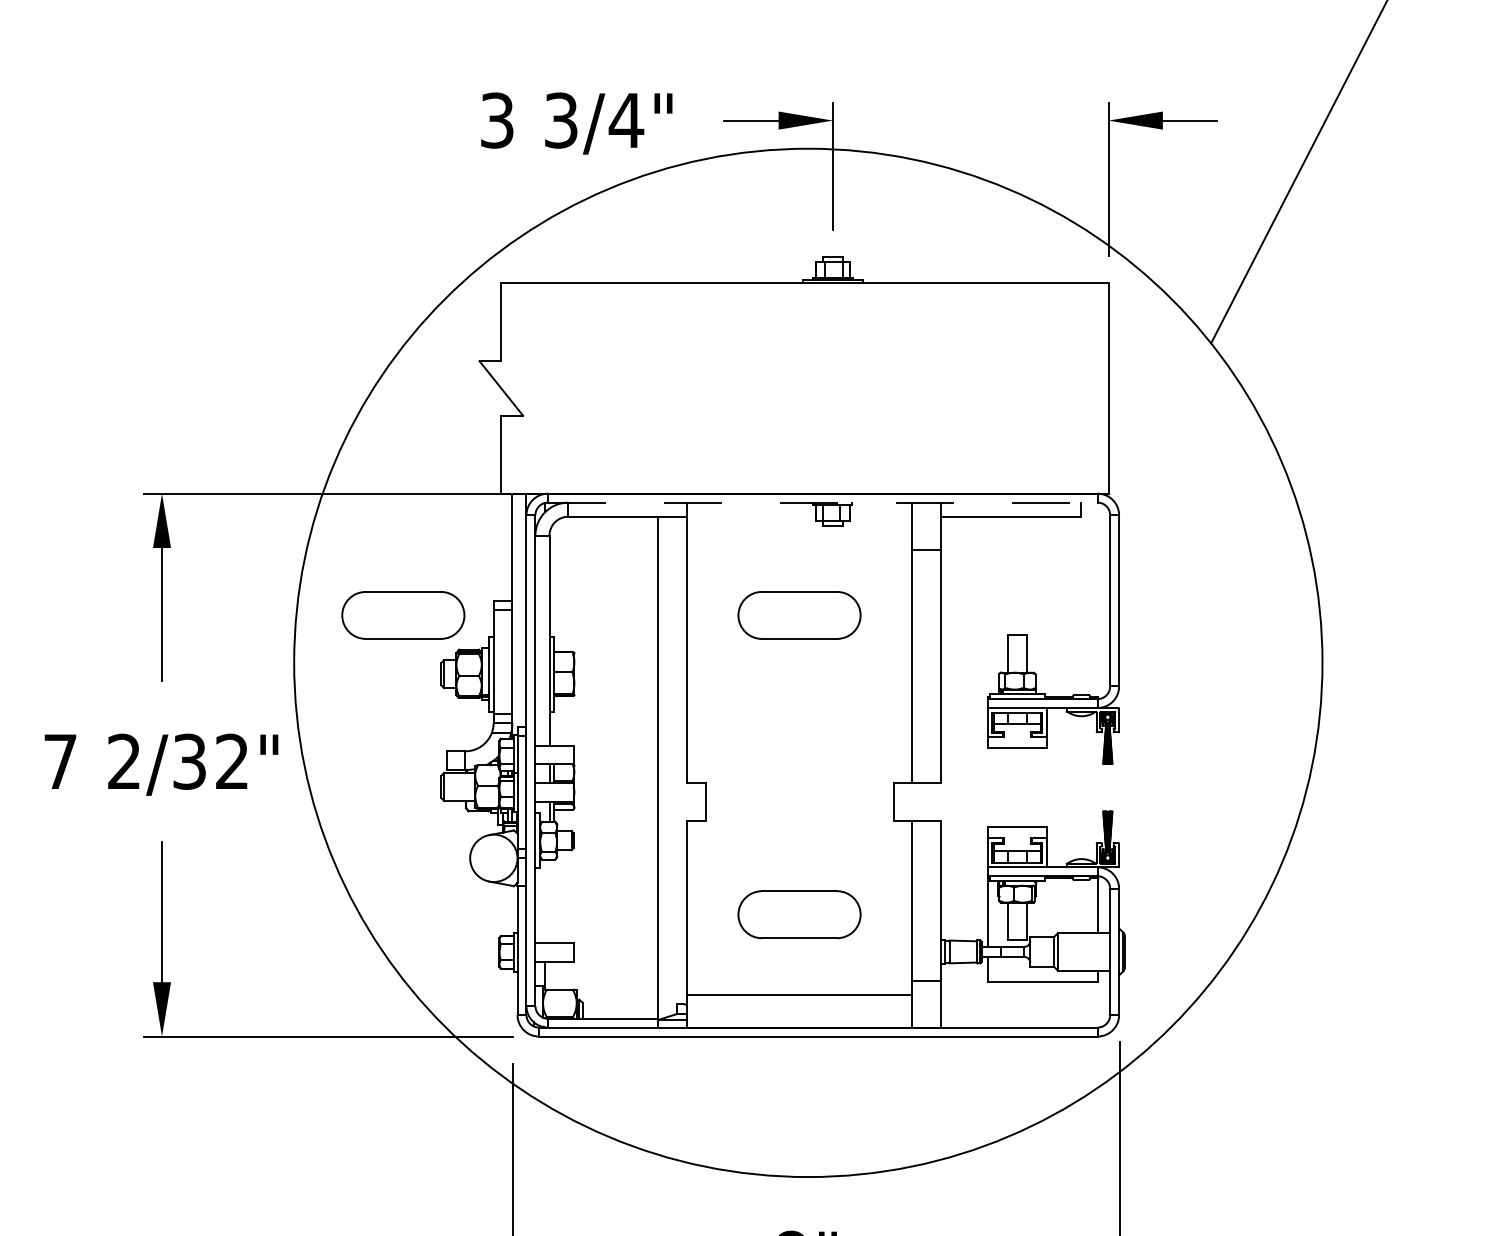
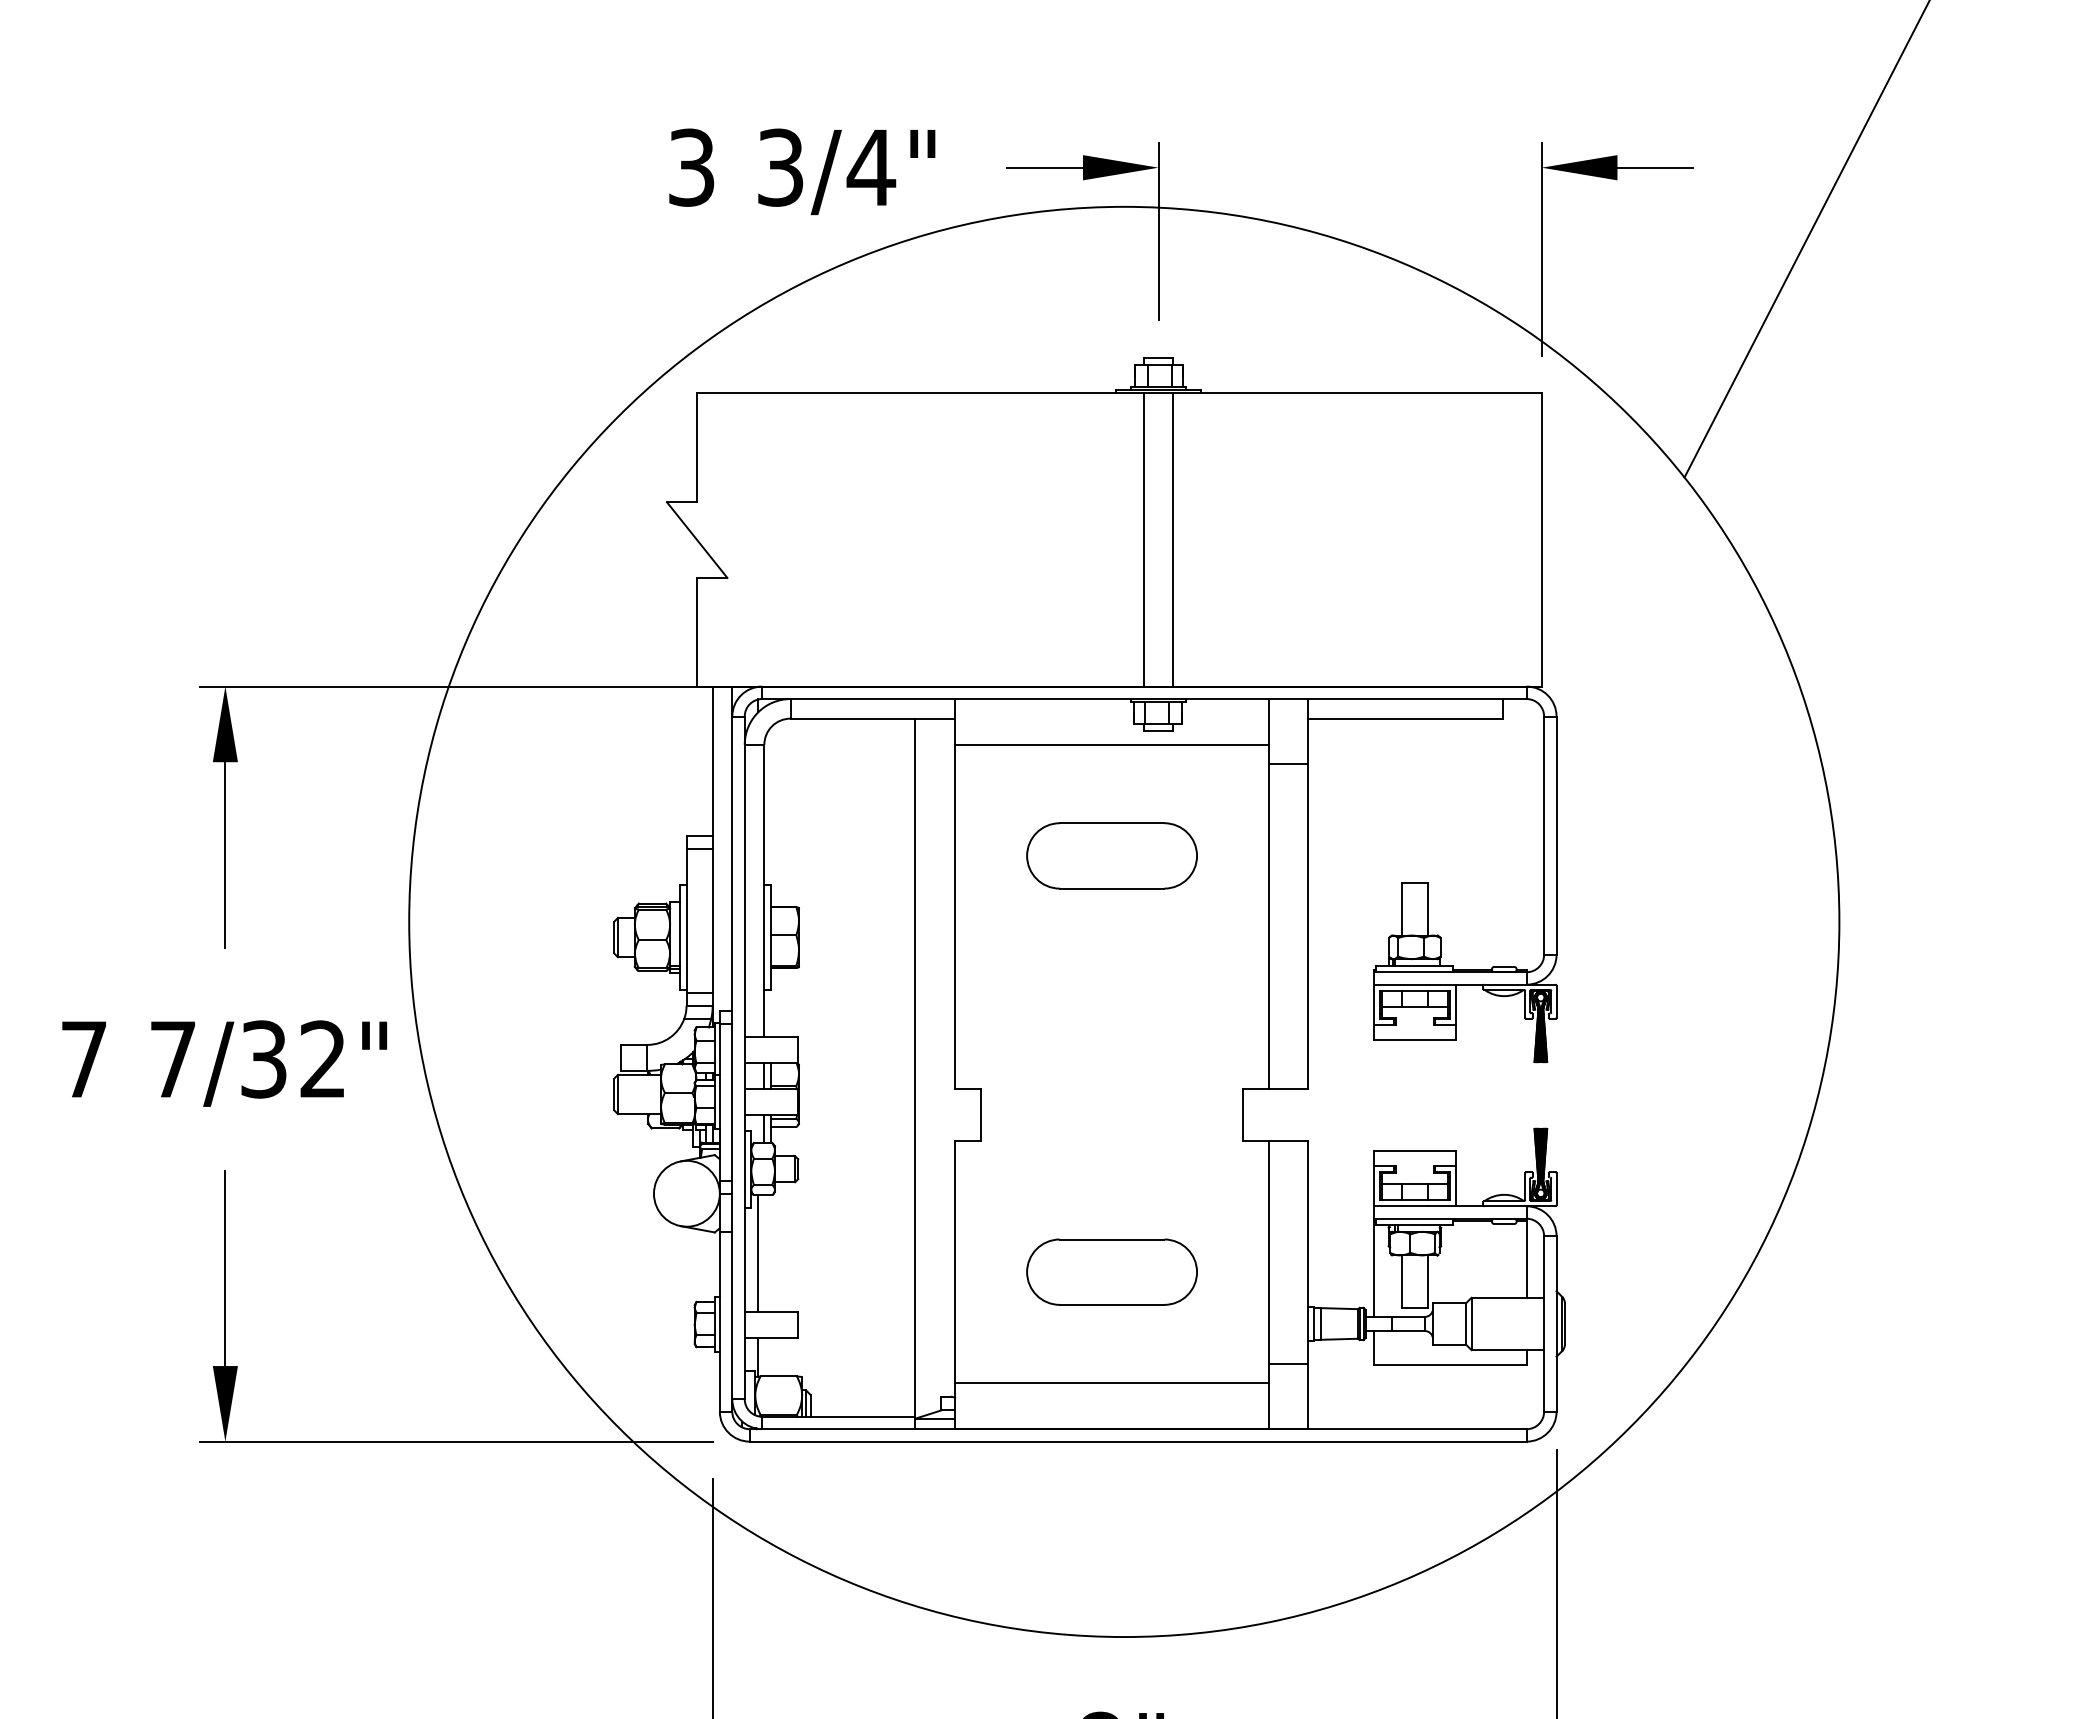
line: (822, 387) -> (1144, 539), added
line: (842, 387) -> (1172, 539), added
line: (822, 502) -> (1144, 699), dashed -> solid
line: (799, 535) -> (1111, 744), added
part: (402, 615) -> (560, 855), removed
text: (123, 761) -> (172, 1058), 2/32" -> 7/32"
line: (545, 901) -> (758, 1253), added

